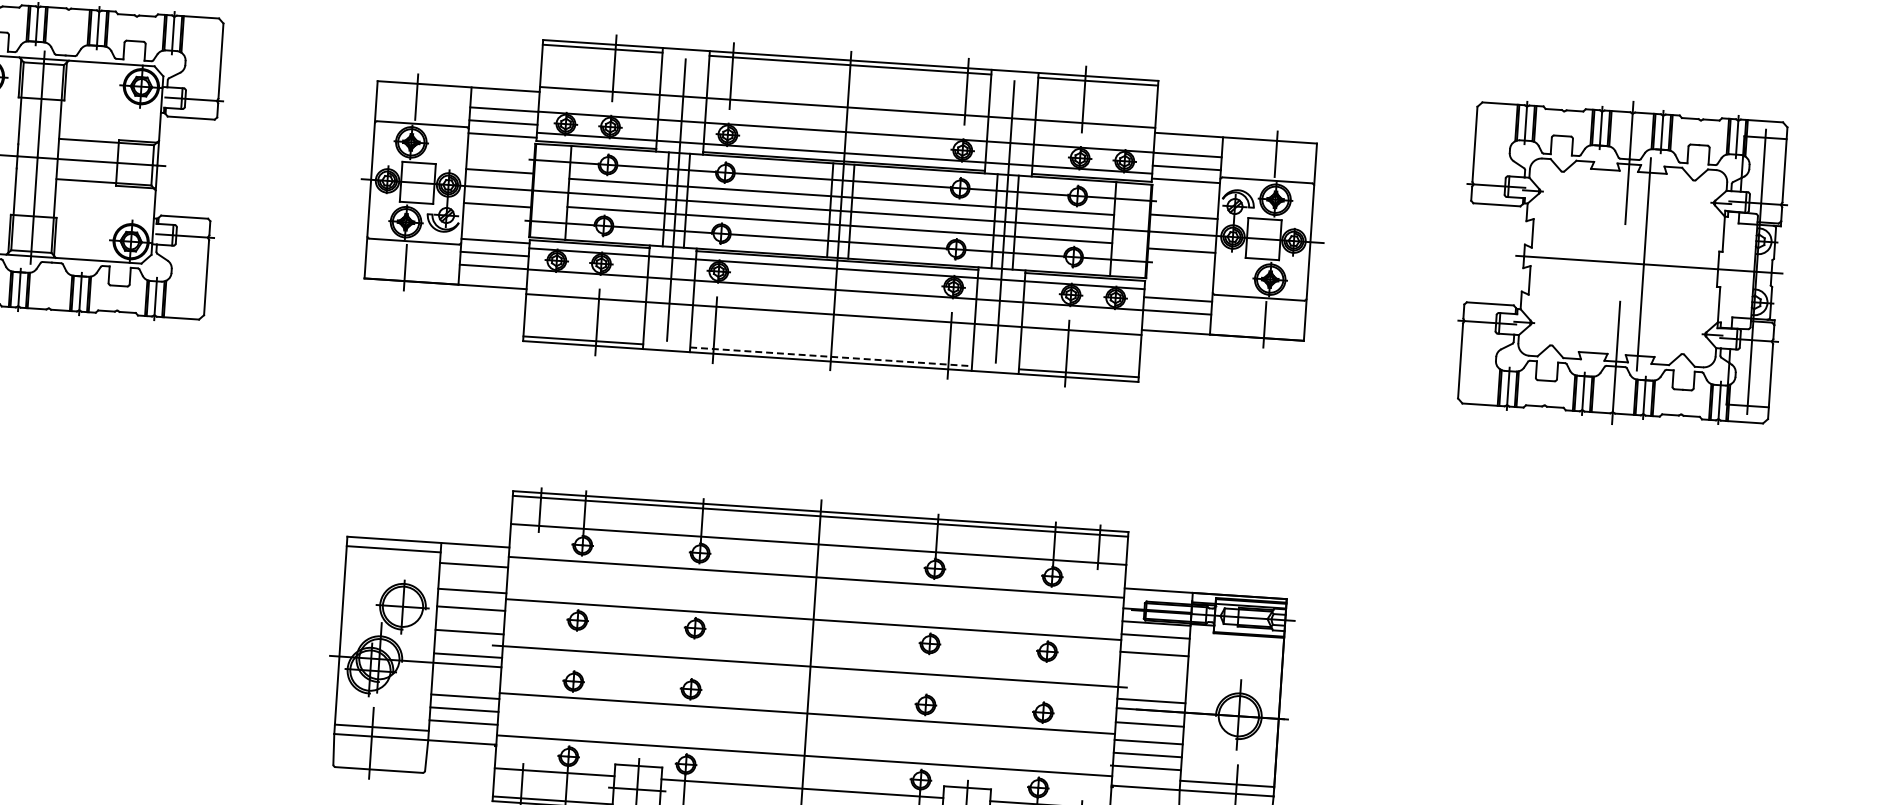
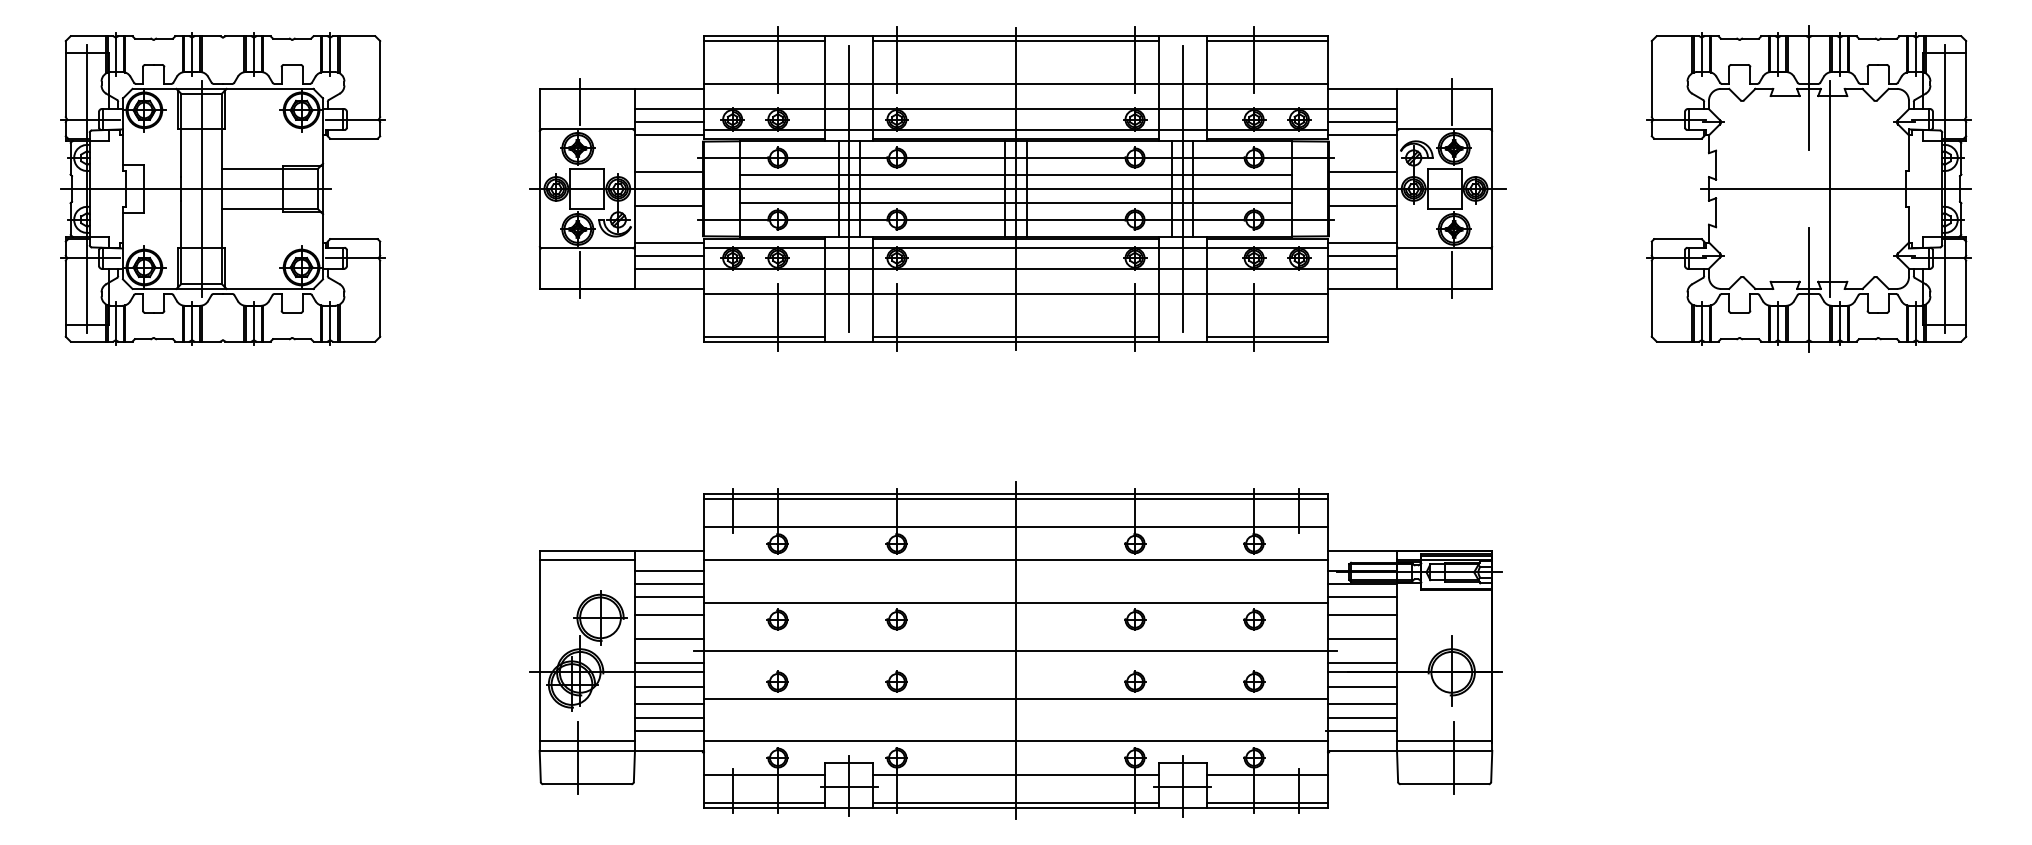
line: (1178, 286) -> (1362, 242), added
line: (831, 356) -> (1016, 336), dashed -> solid
line: (473, 578) -> (669, 584), added
line: (466, 678) -> (669, 686), added
line: (1152, 678) -> (1362, 639), added

